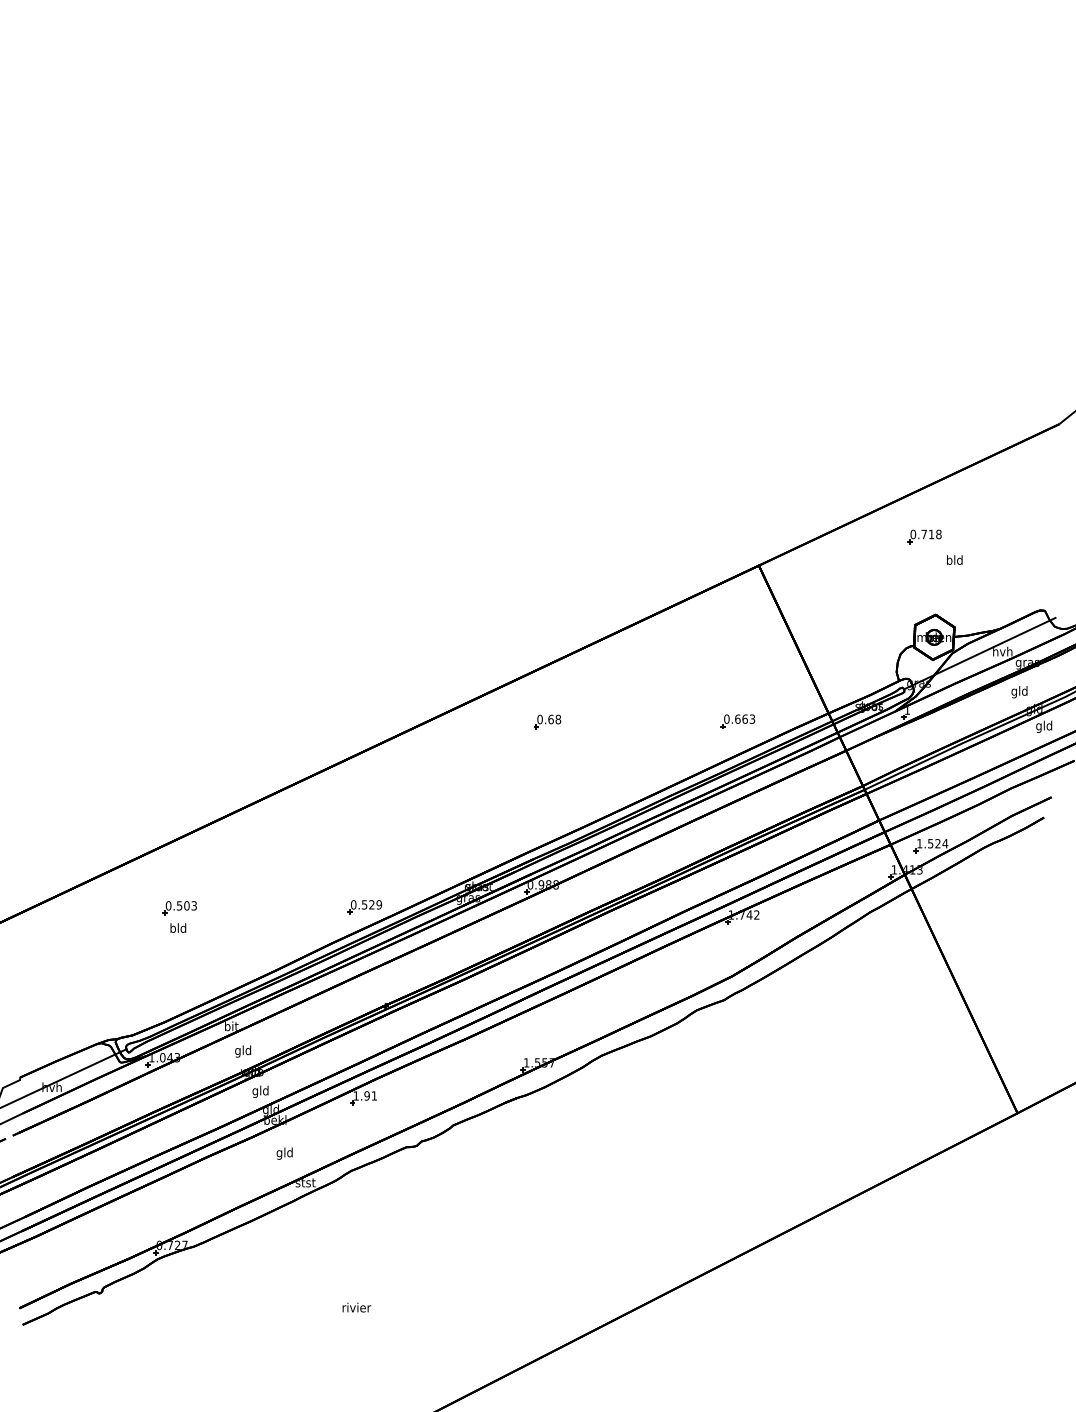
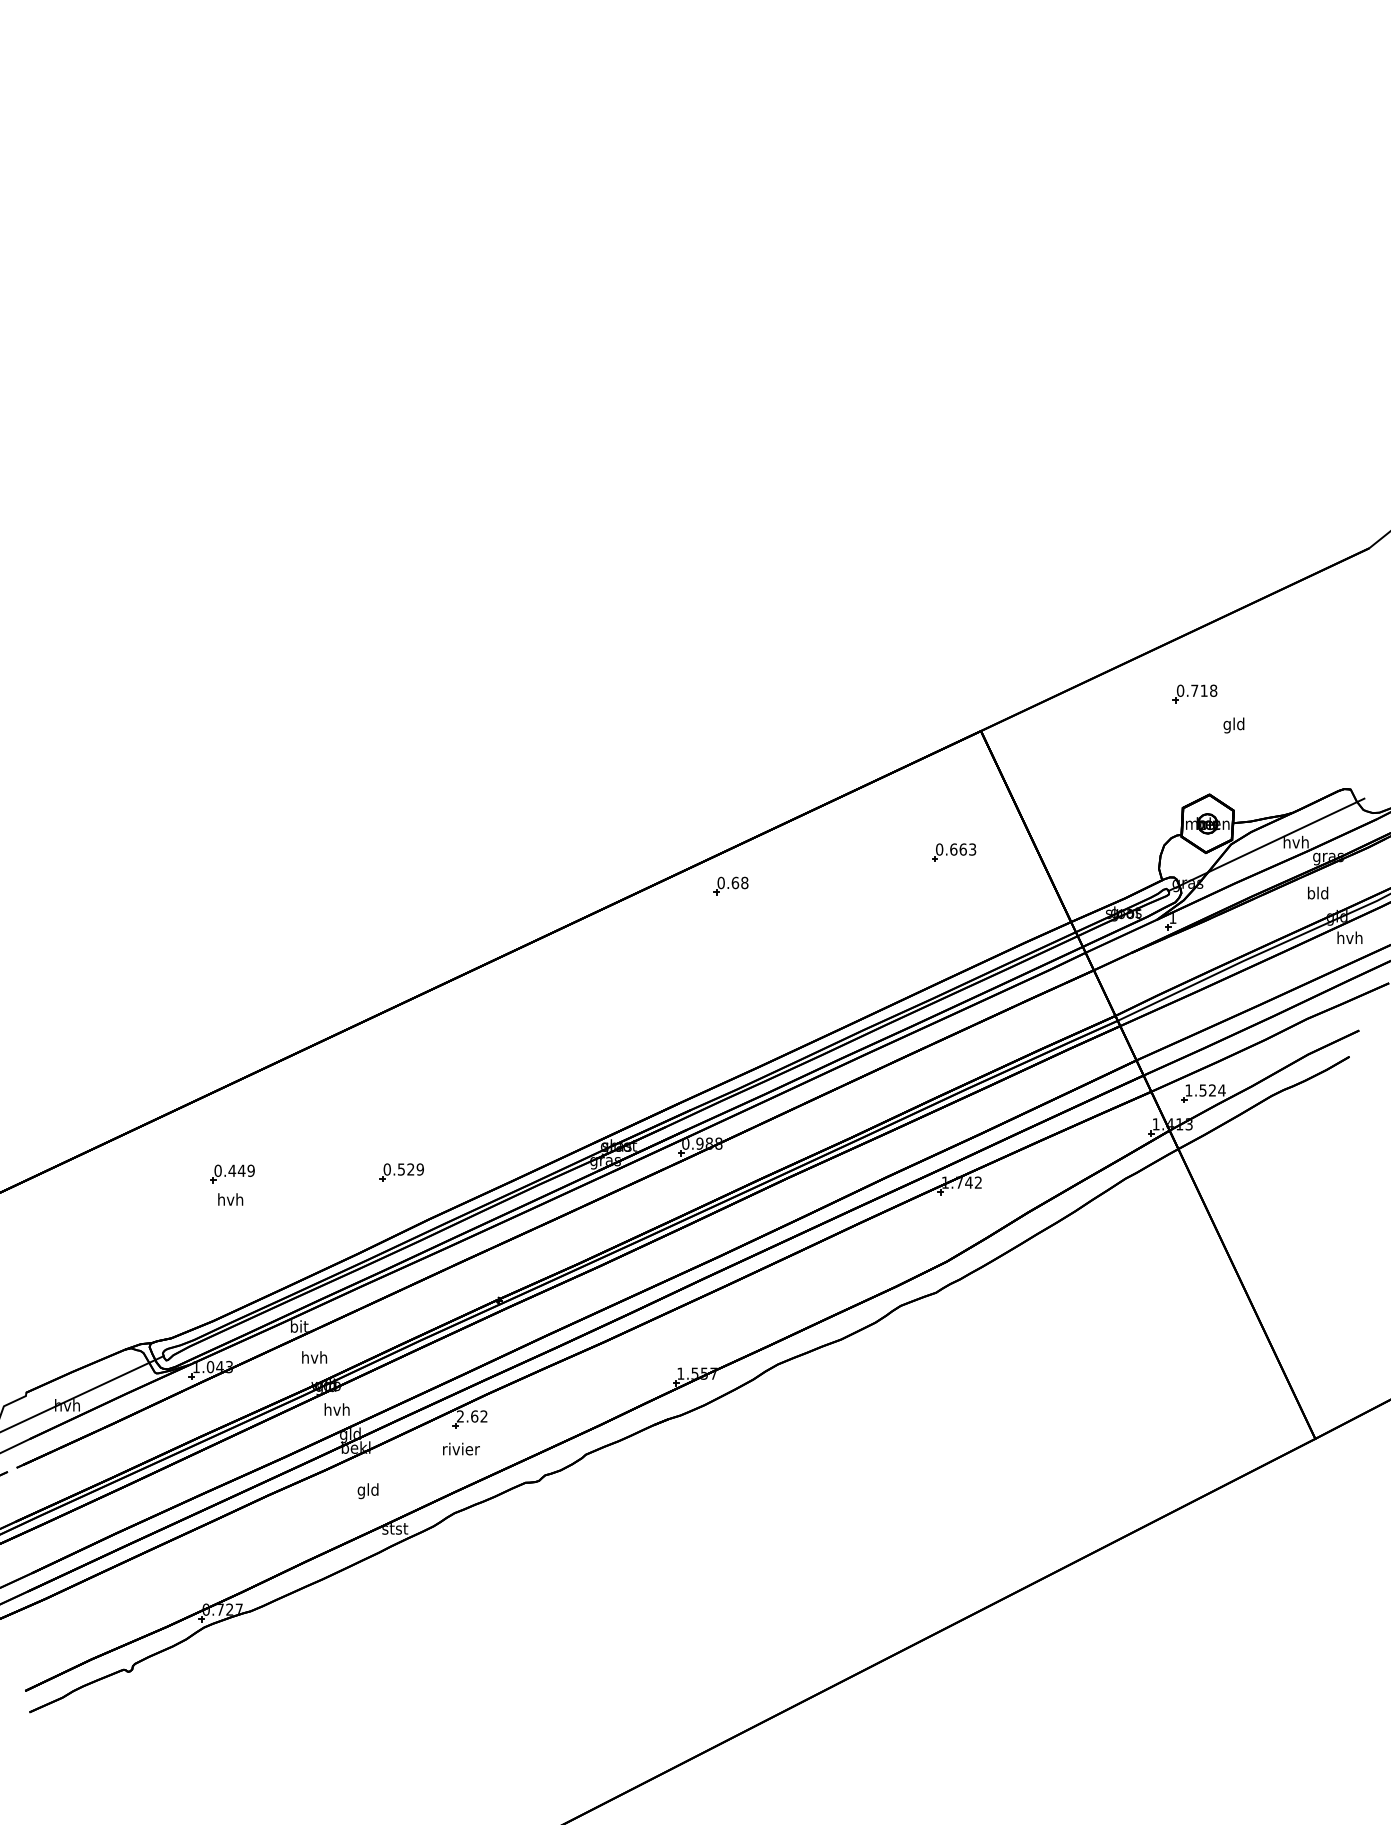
text: (949, 561) -> (1227, 725), bld -> gld
text: (1014, 692) -> (1311, 894), gld -> bld
part: (547, 721) -> (730, 885), moved
part: (738, 721) -> (954, 852), moved
text: (1043, 726) -> (1349, 939), gld -> hvh
text: (186, 905) -> (241, 1170), 0.503 -> 0.449
part: (364, 907) -> (401, 1172), moved
text: (178, 928) -> (230, 1199), bld -> hvh
text: (243, 1051) -> (314, 1359), gld -> hvh
text: (260, 1092) -> (336, 1411), gld -> hvh
text: (365, 1095) -> (472, 1416), 1.91 -> 2.62
text: (356, 1307) -> (461, 1448), moved

